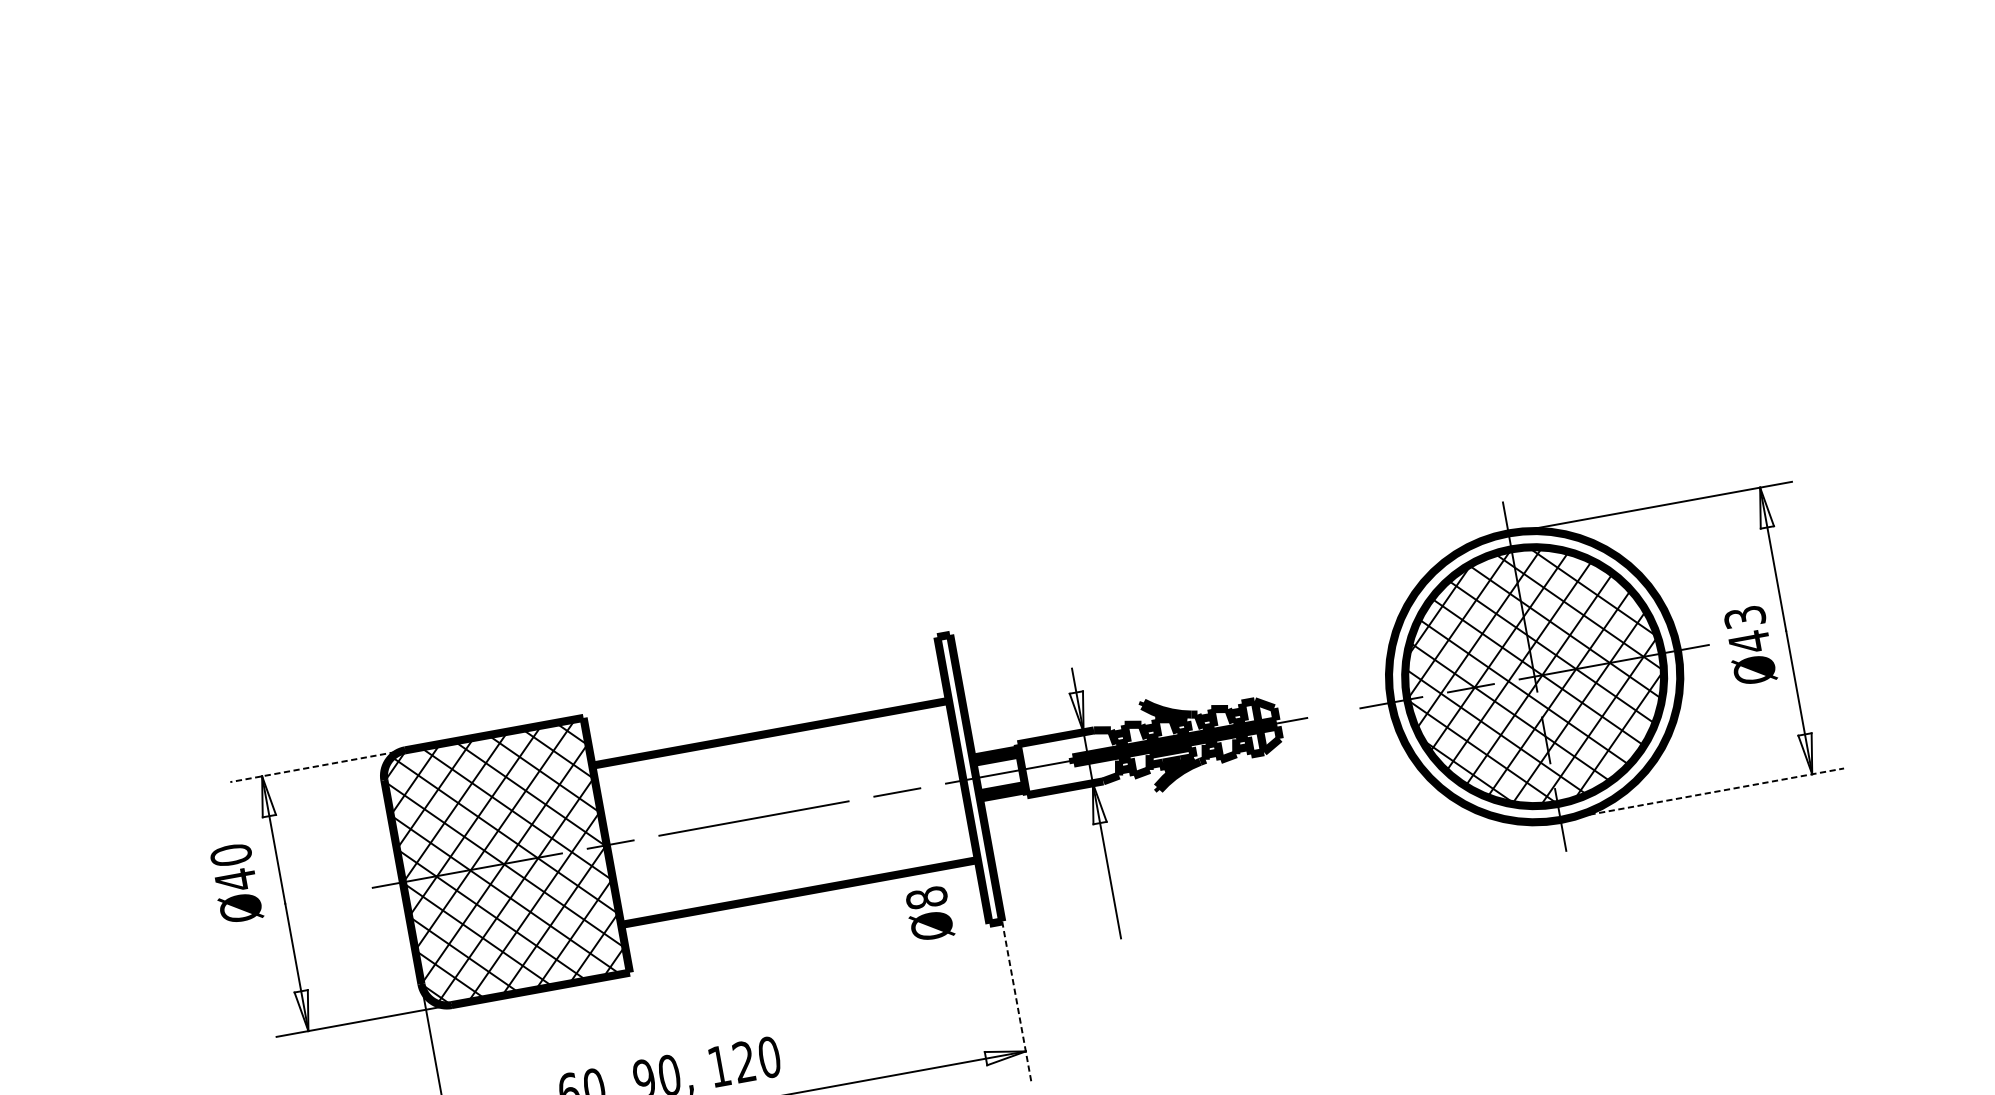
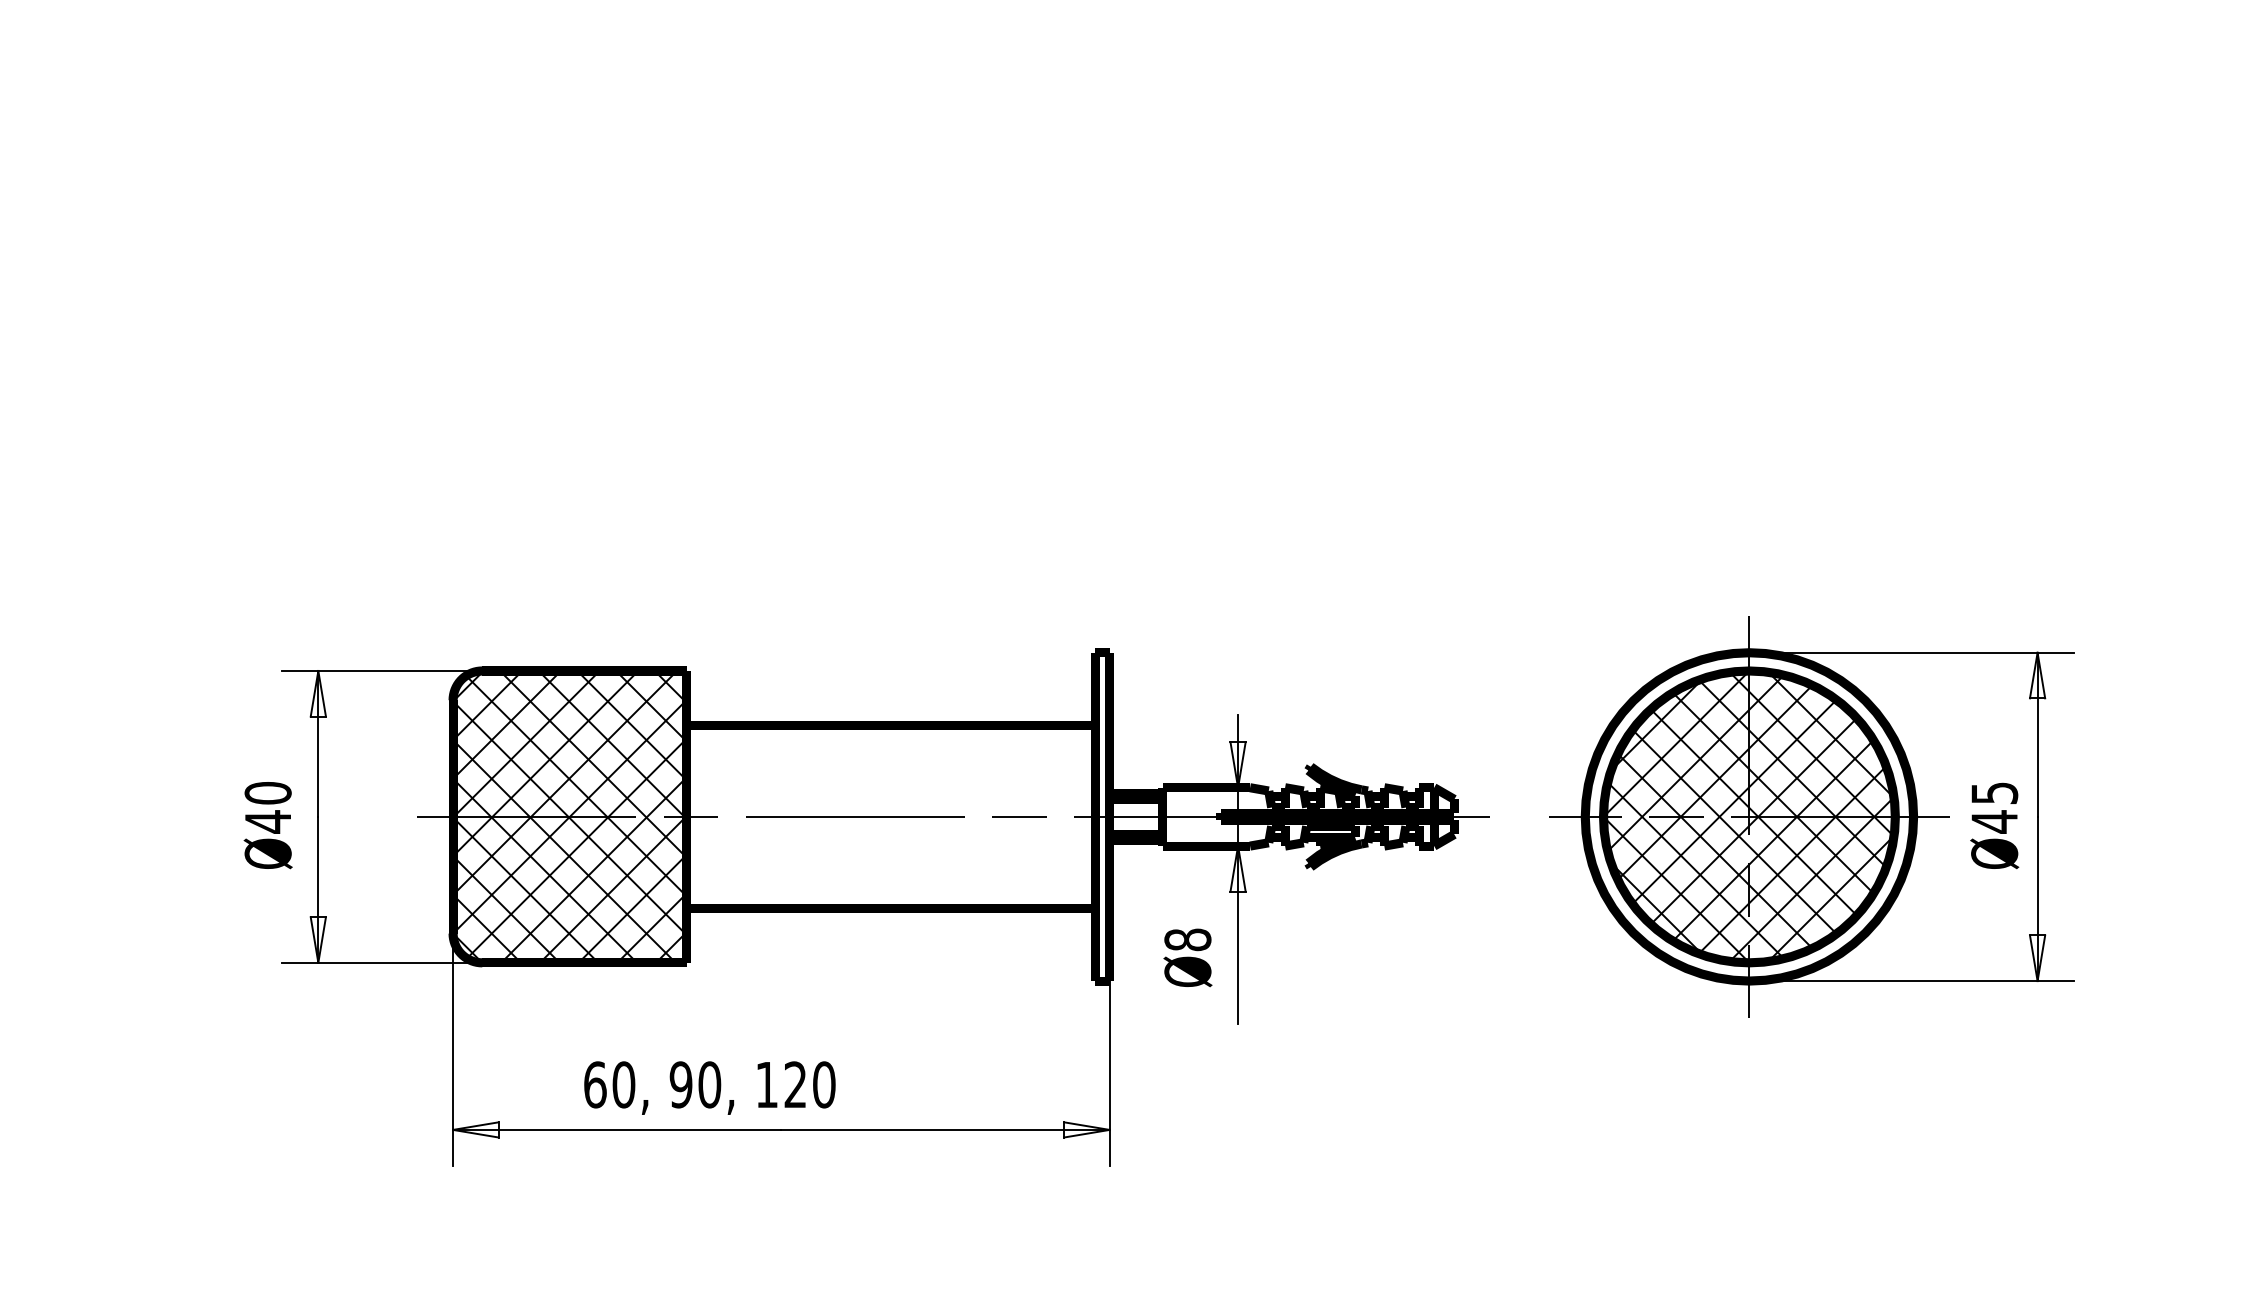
text: (1744, 616) -> (1994, 792), Ø43 -> Ø45
line: (317, 765) -> (381, 670), dashed -> solid
line: (1703, 794) -> (1912, 981), dashed -> solid
text: (235, 883) -> (267, 825), moved
text: (929, 913) -> (1187, 957), moved
line: (1016, 1002) -> (1109, 1073), dashed -> solid

